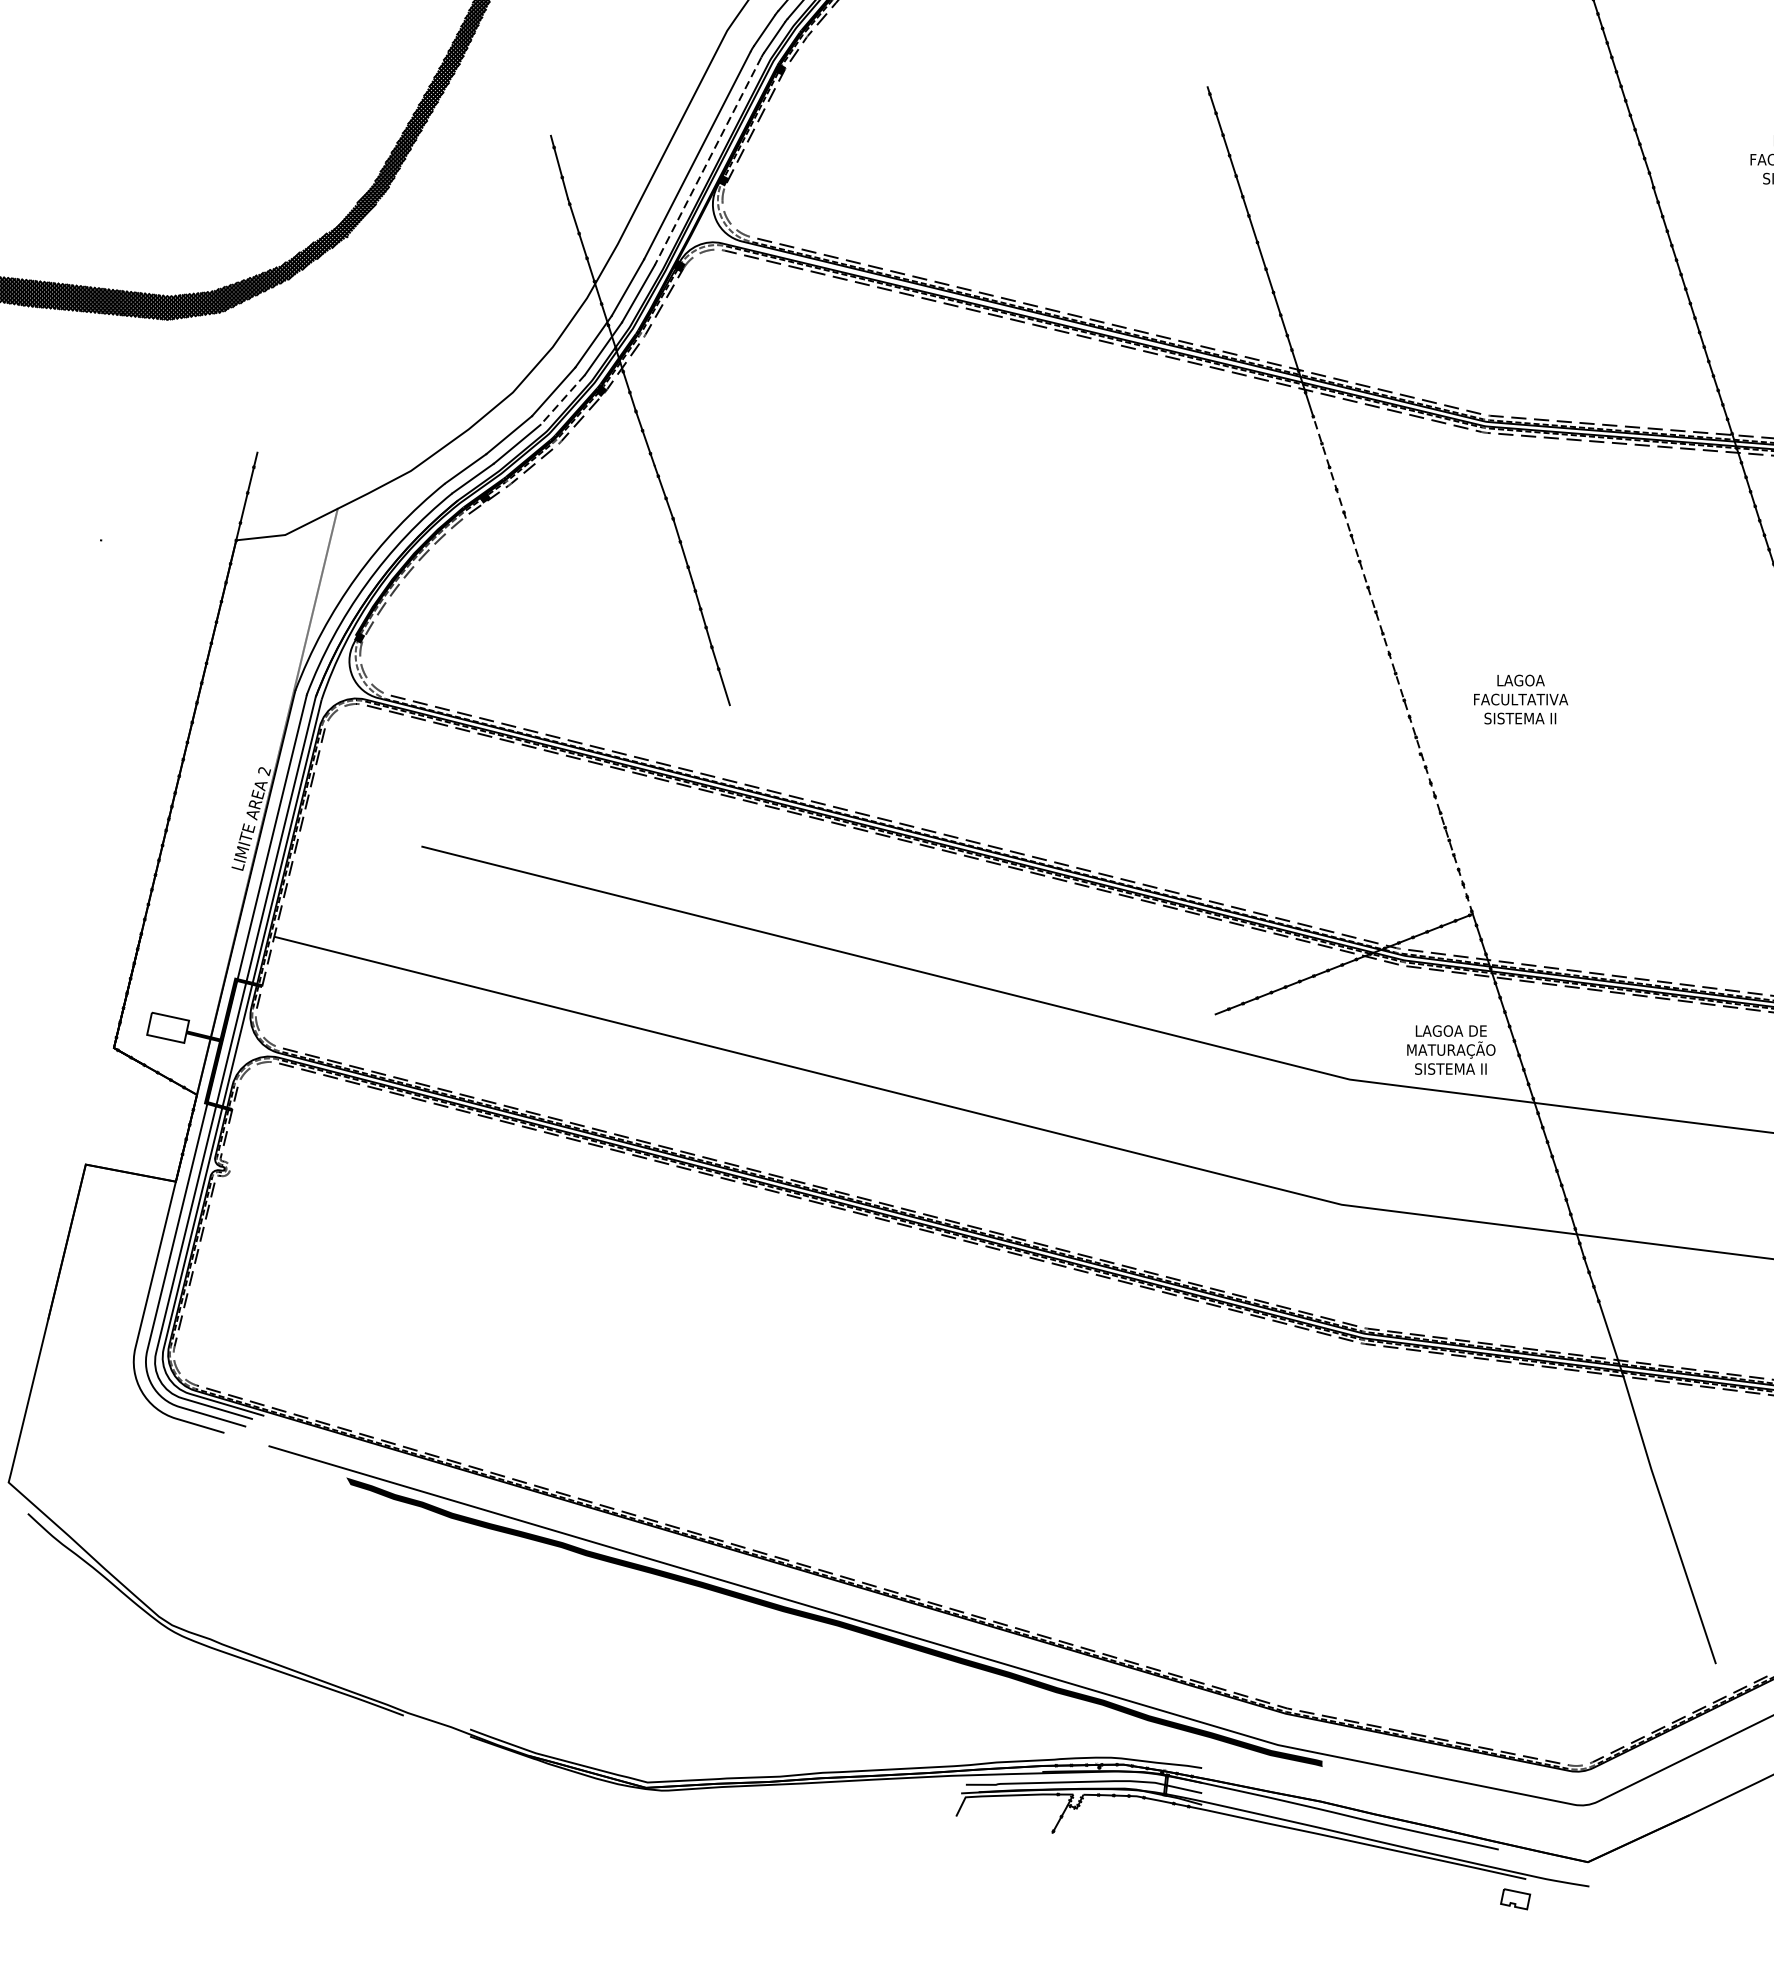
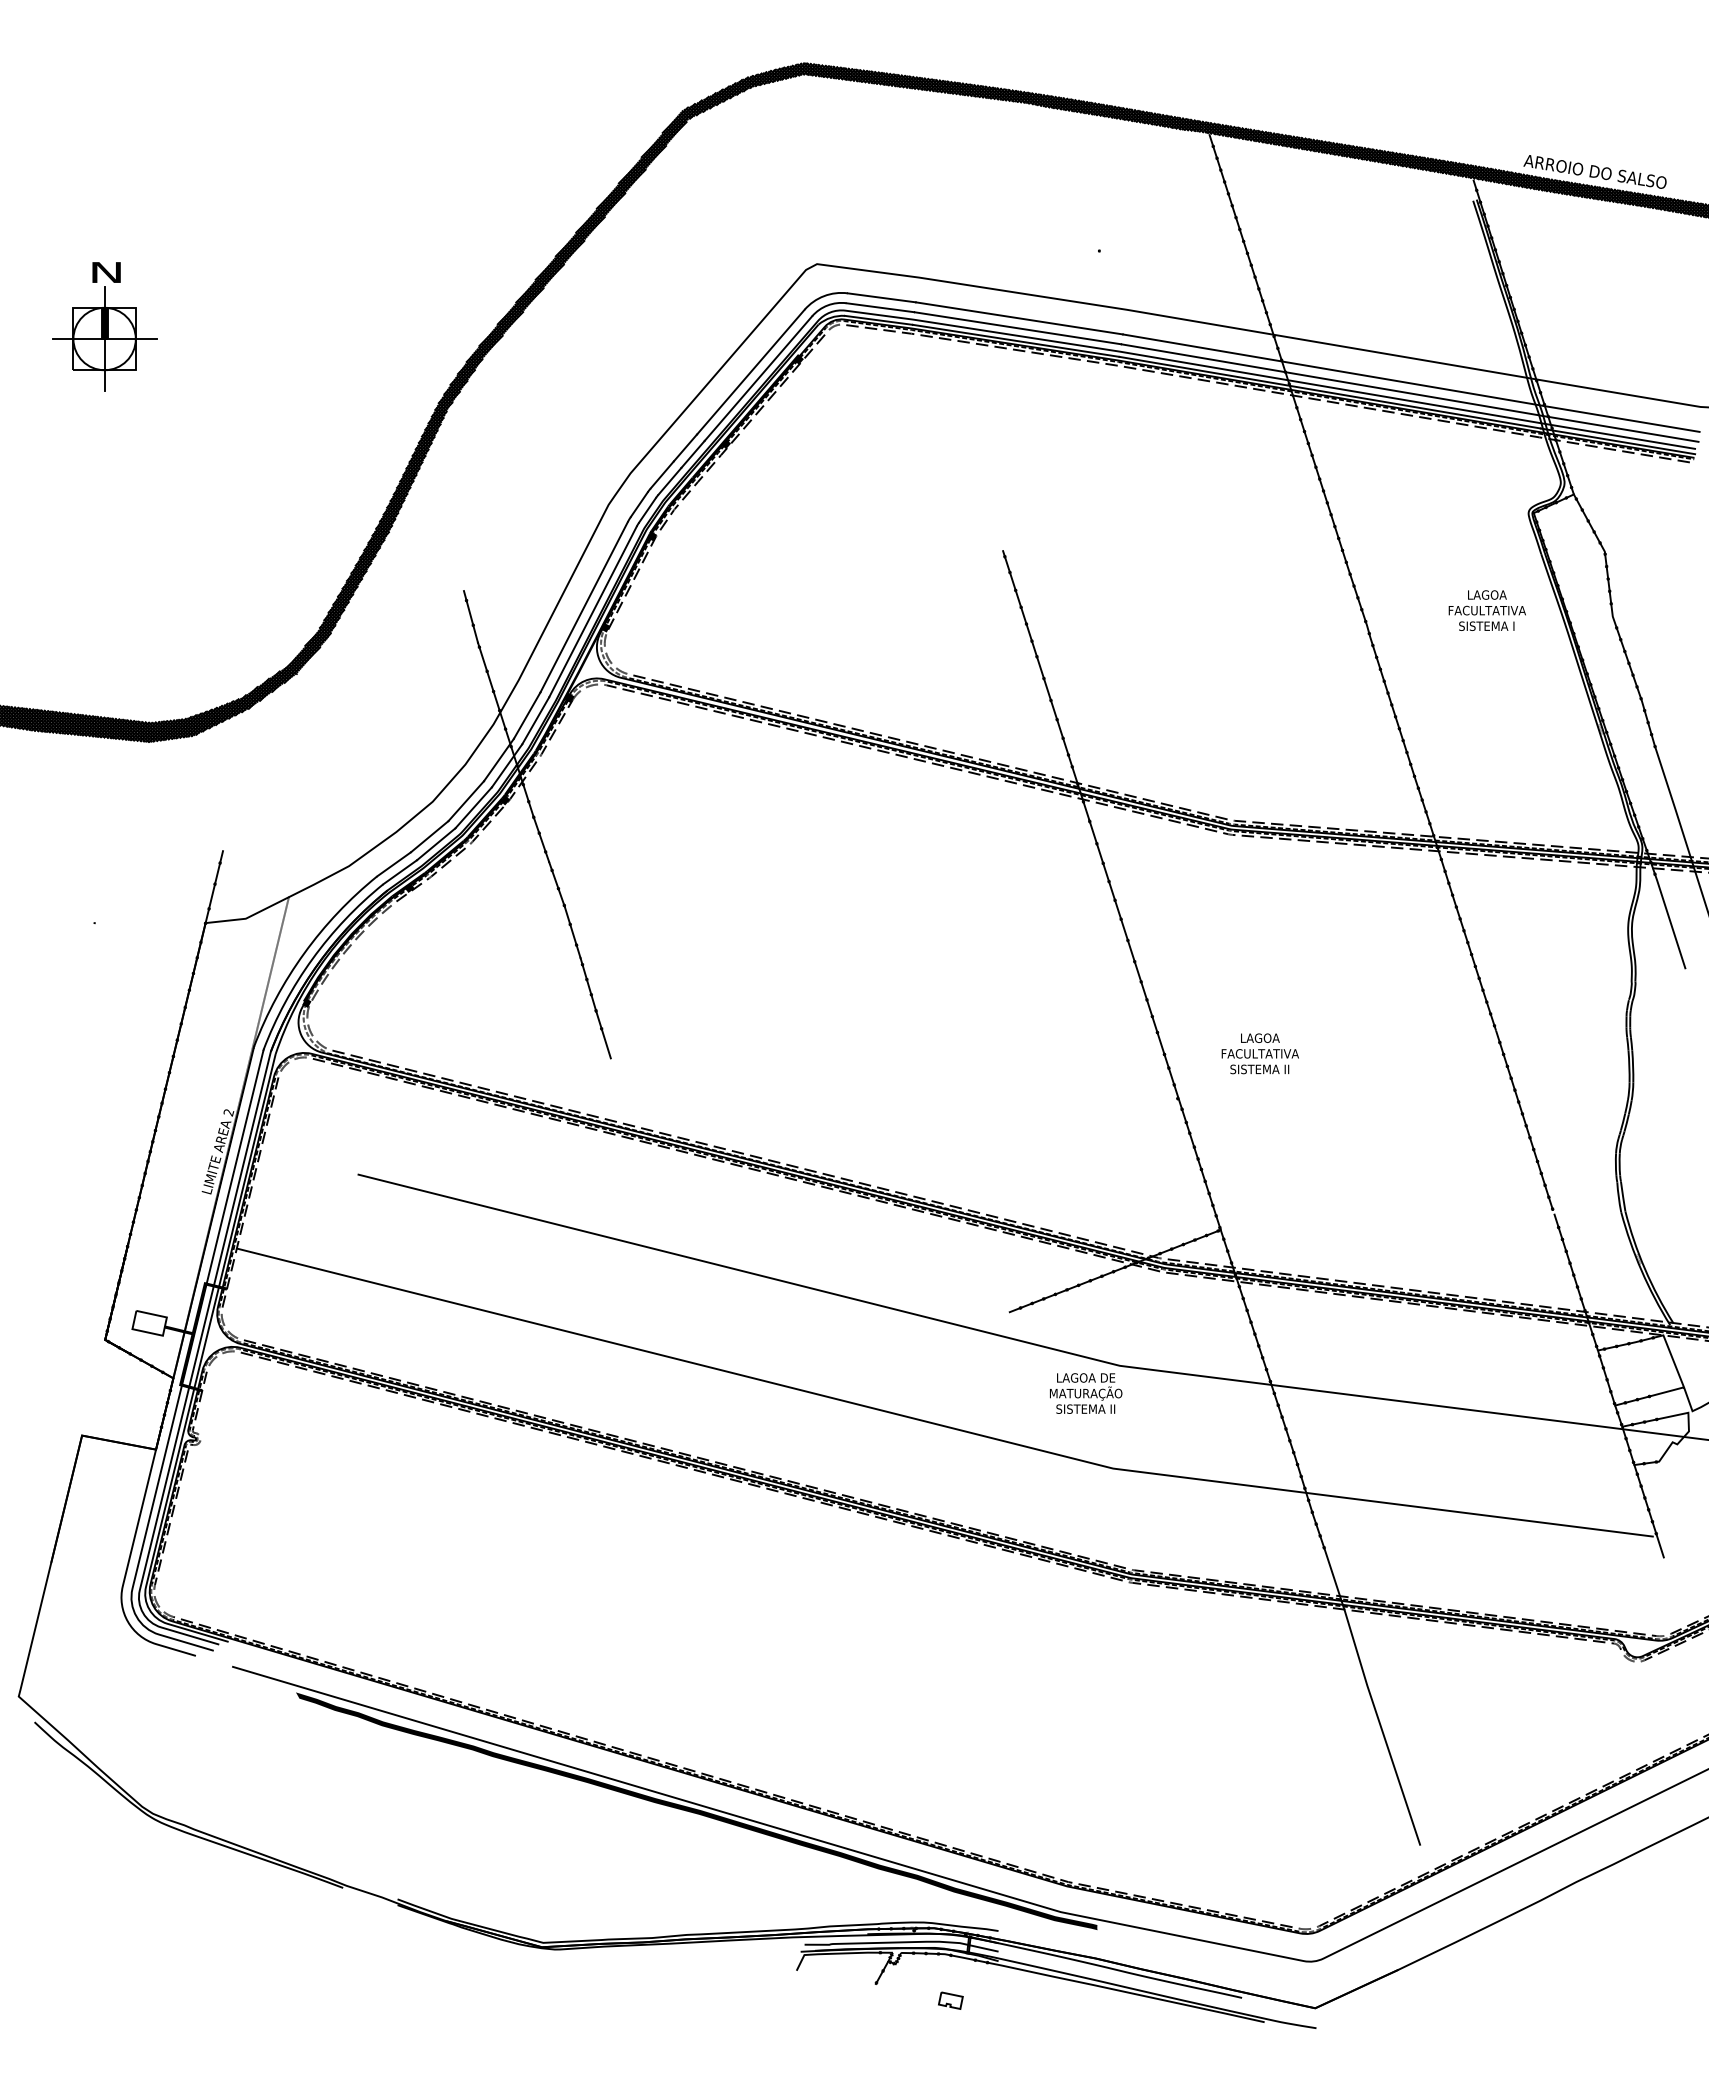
line: (707, 160) -> (592, 611), dashed -> solid
line: (562, 400) -> (473, 808), dashed -> solid
line: (1392, 663) -> (1154, 1024), dashed -> solid
text: (1451, 1049) -> (1086, 1393), moved
part: (1515, 1899) -> (950, 2000), moved

